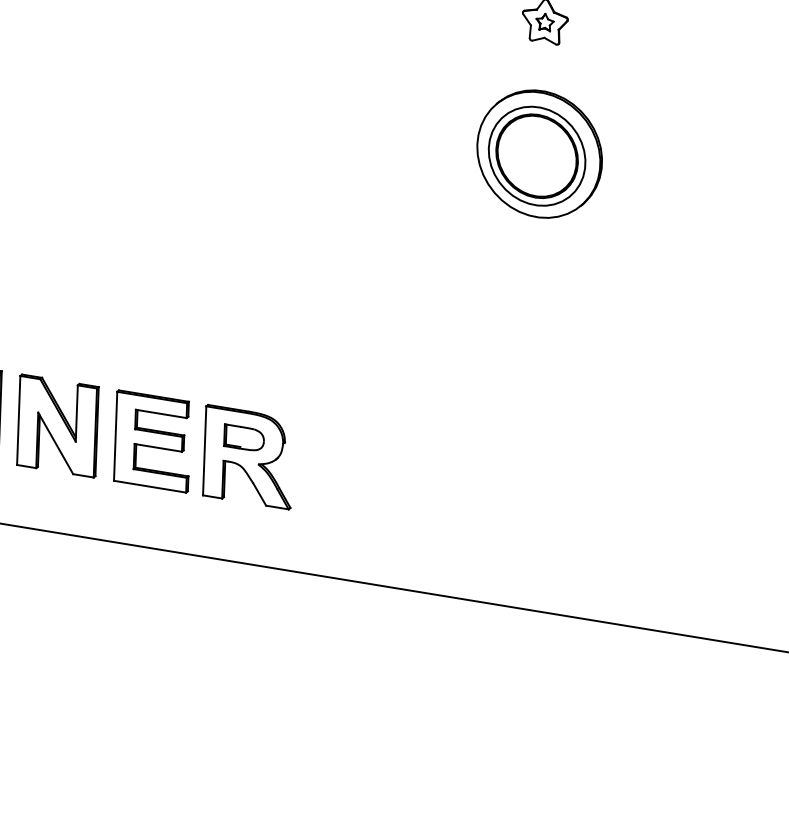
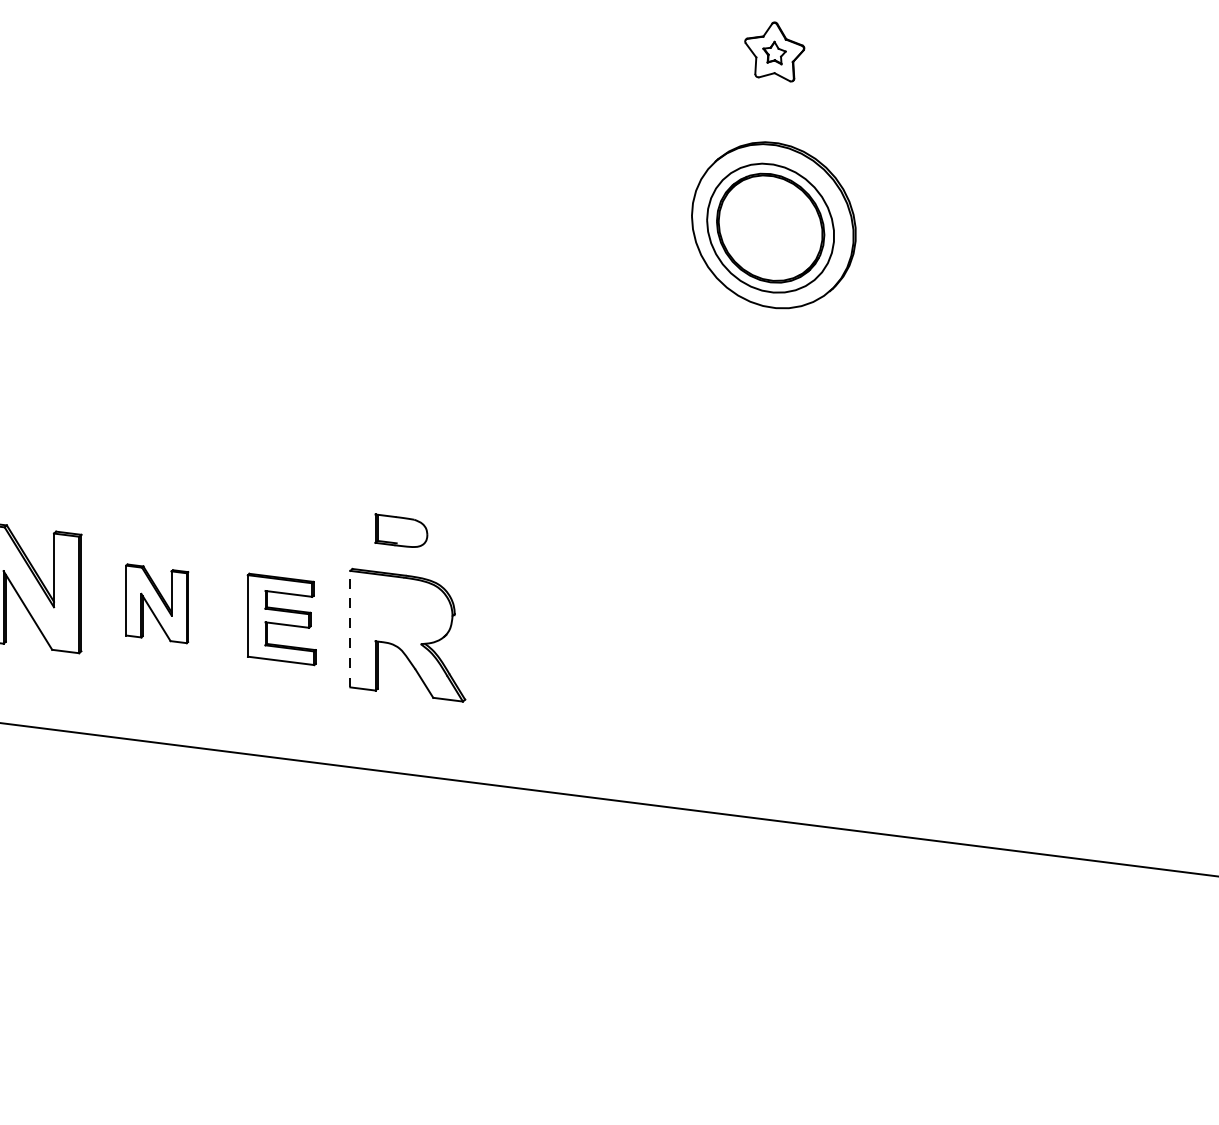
part: (57, 425) -> (156, 603), size x0.6
part: (244, 437) -> (401, 530), moved
part: (152, 441) -> (281, 619), size x0.7
line: (204, 450) -> (350, 628), solid -> dashed

